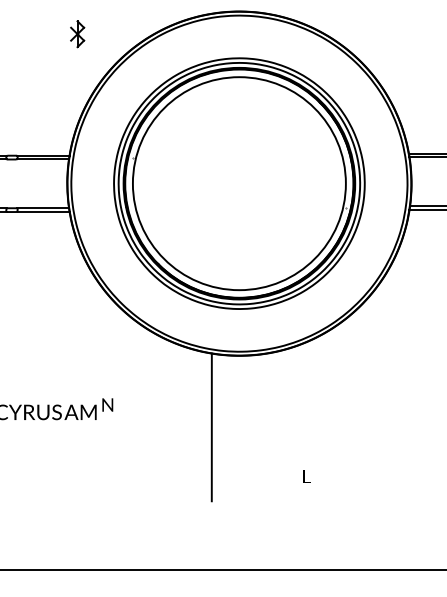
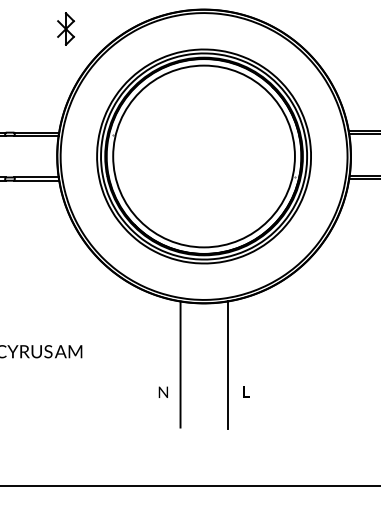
part: (77, 33) -> (65, 28), size x1.43
text: (107, 404) -> (163, 391), moved
line: (267, 428) -> (228, 365), added
text: (306, 476) -> (245, 391), moved

